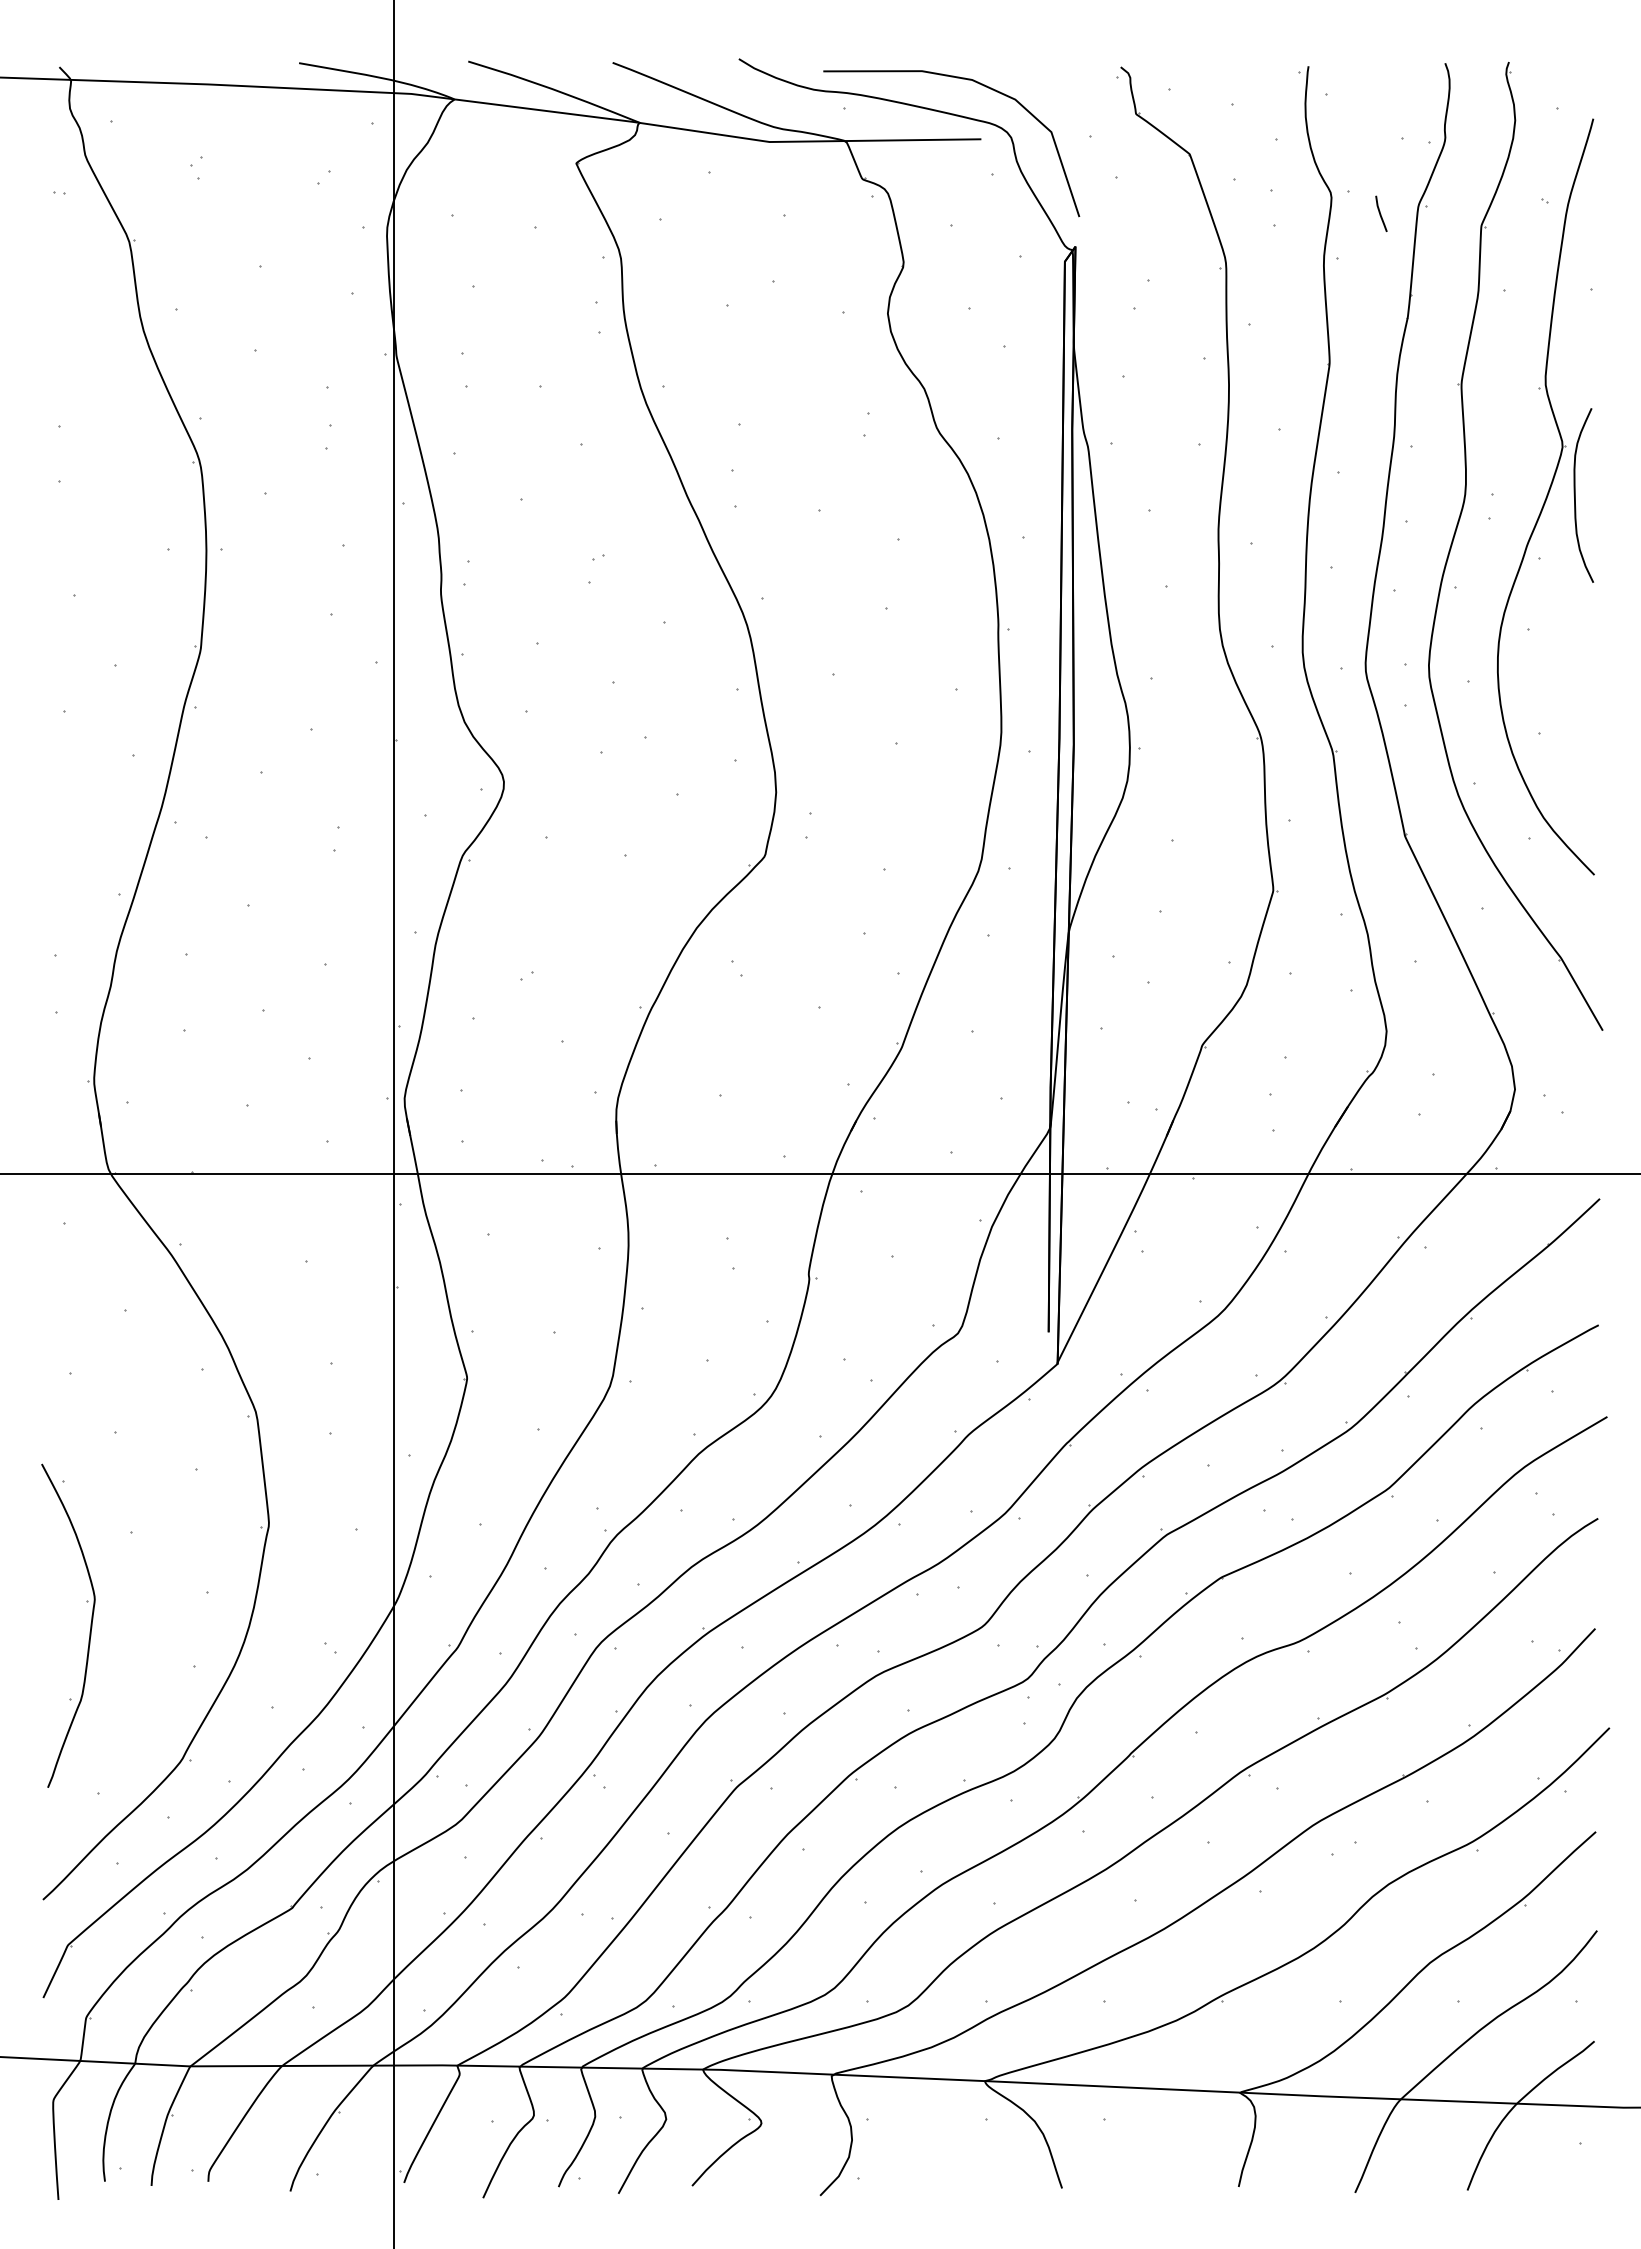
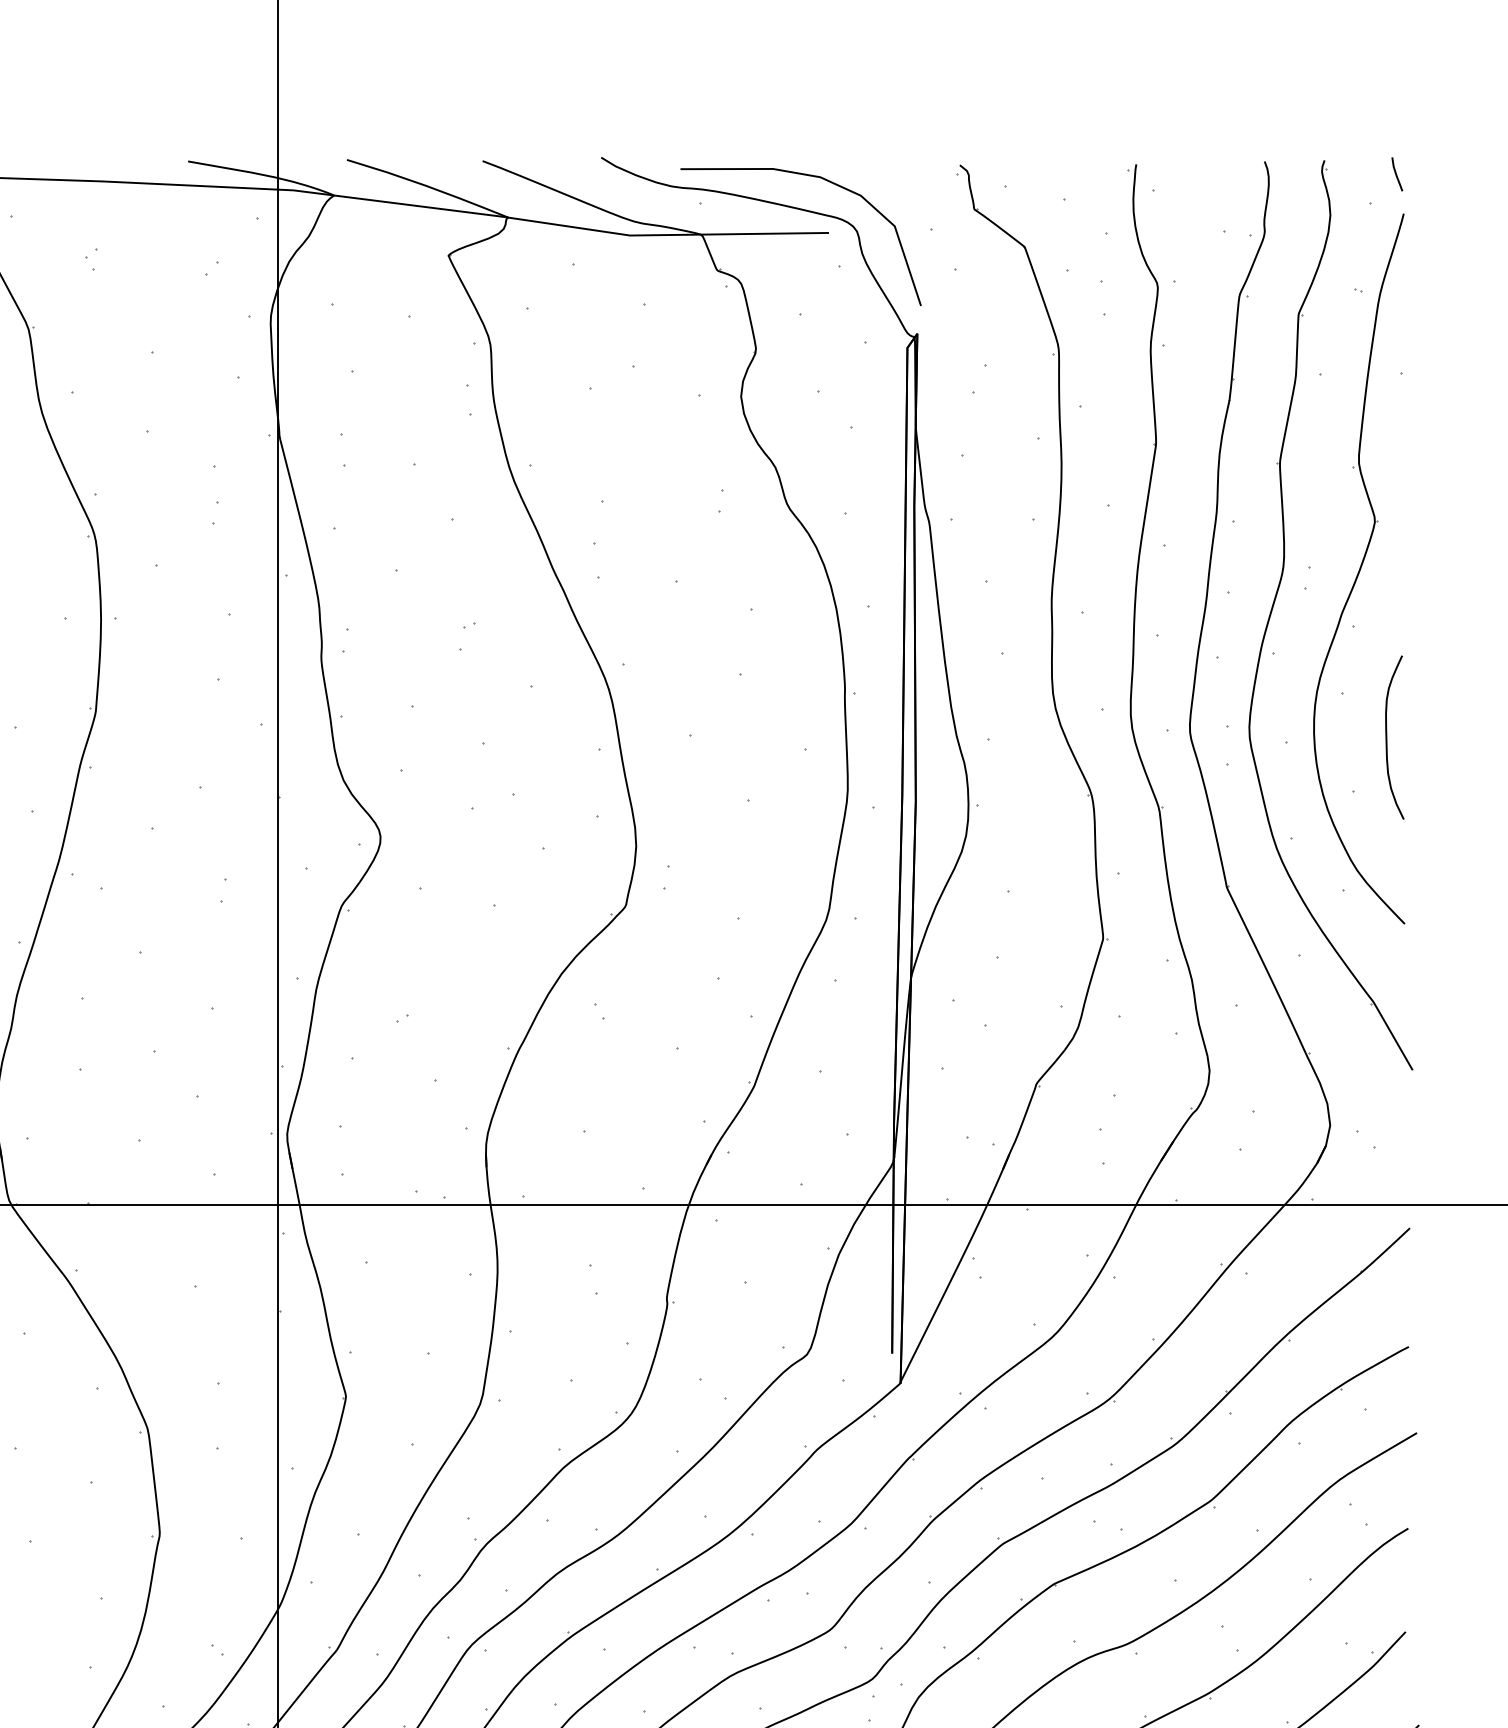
line: (1380, 213) -> (1396, 173), moved
curve: (1575, 495) -> (1387, 737), moved

